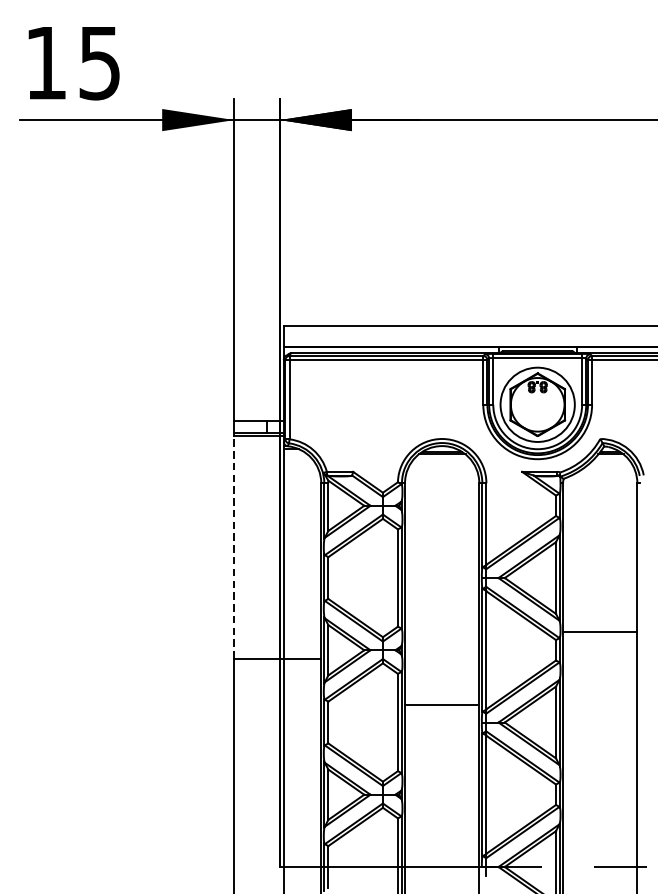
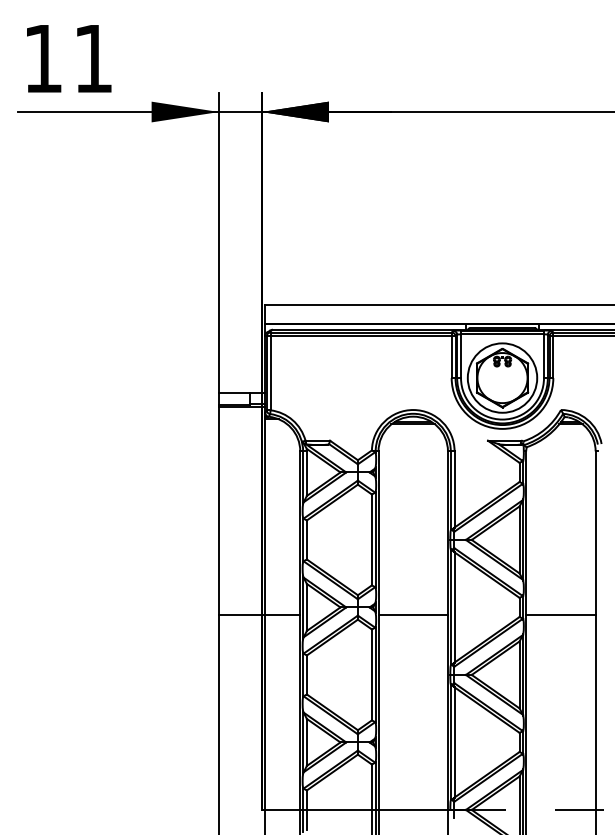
text: (98, 63) -> (92, 59), 15 -> 11
line: (234, 546) -> (219, 510), dashed -> solid
line: (599, 632) -> (560, 615), moved
line: (441, 704) -> (412, 615), moved

